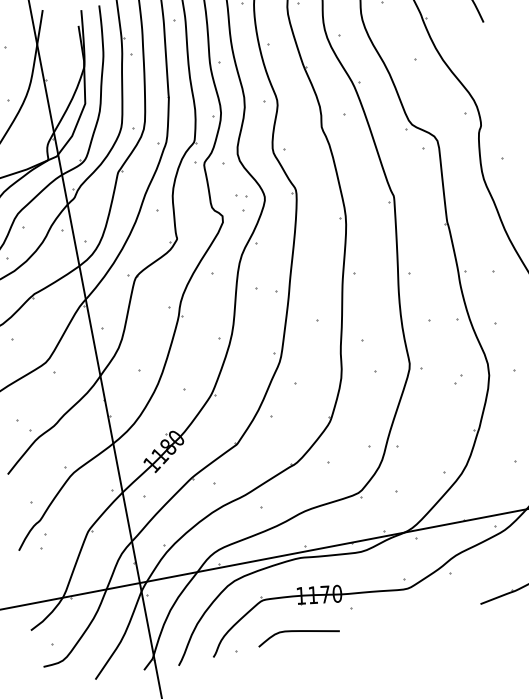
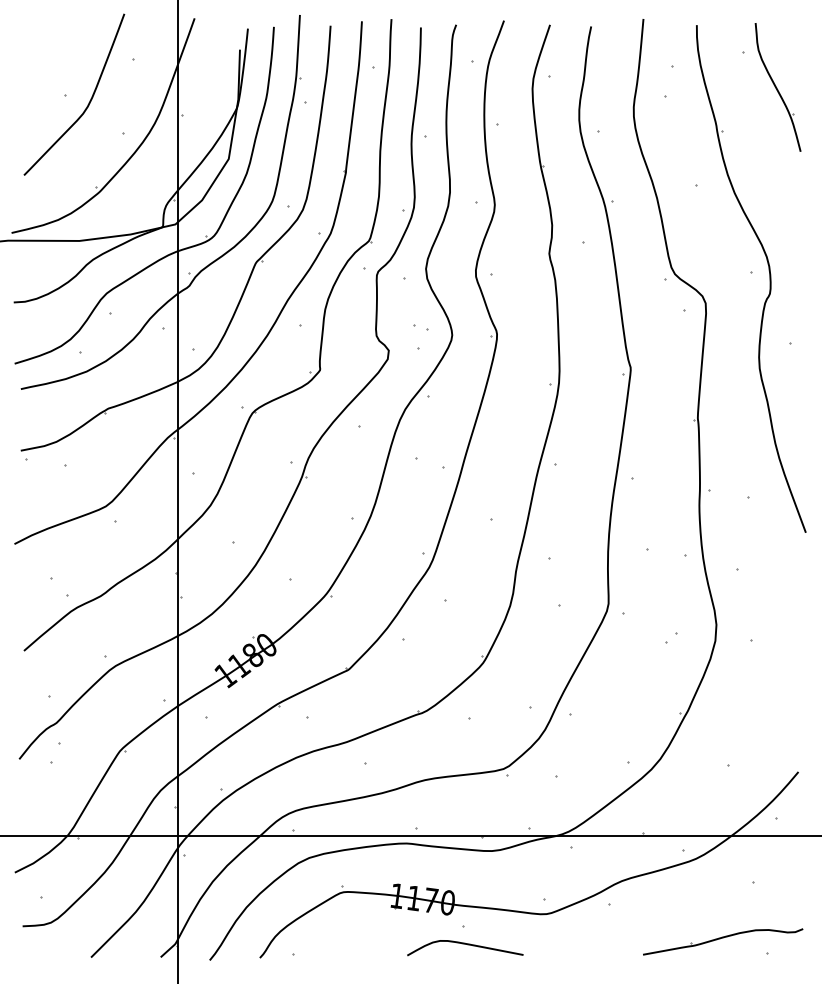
curve: (299, 631) -> (467, 945), moved

